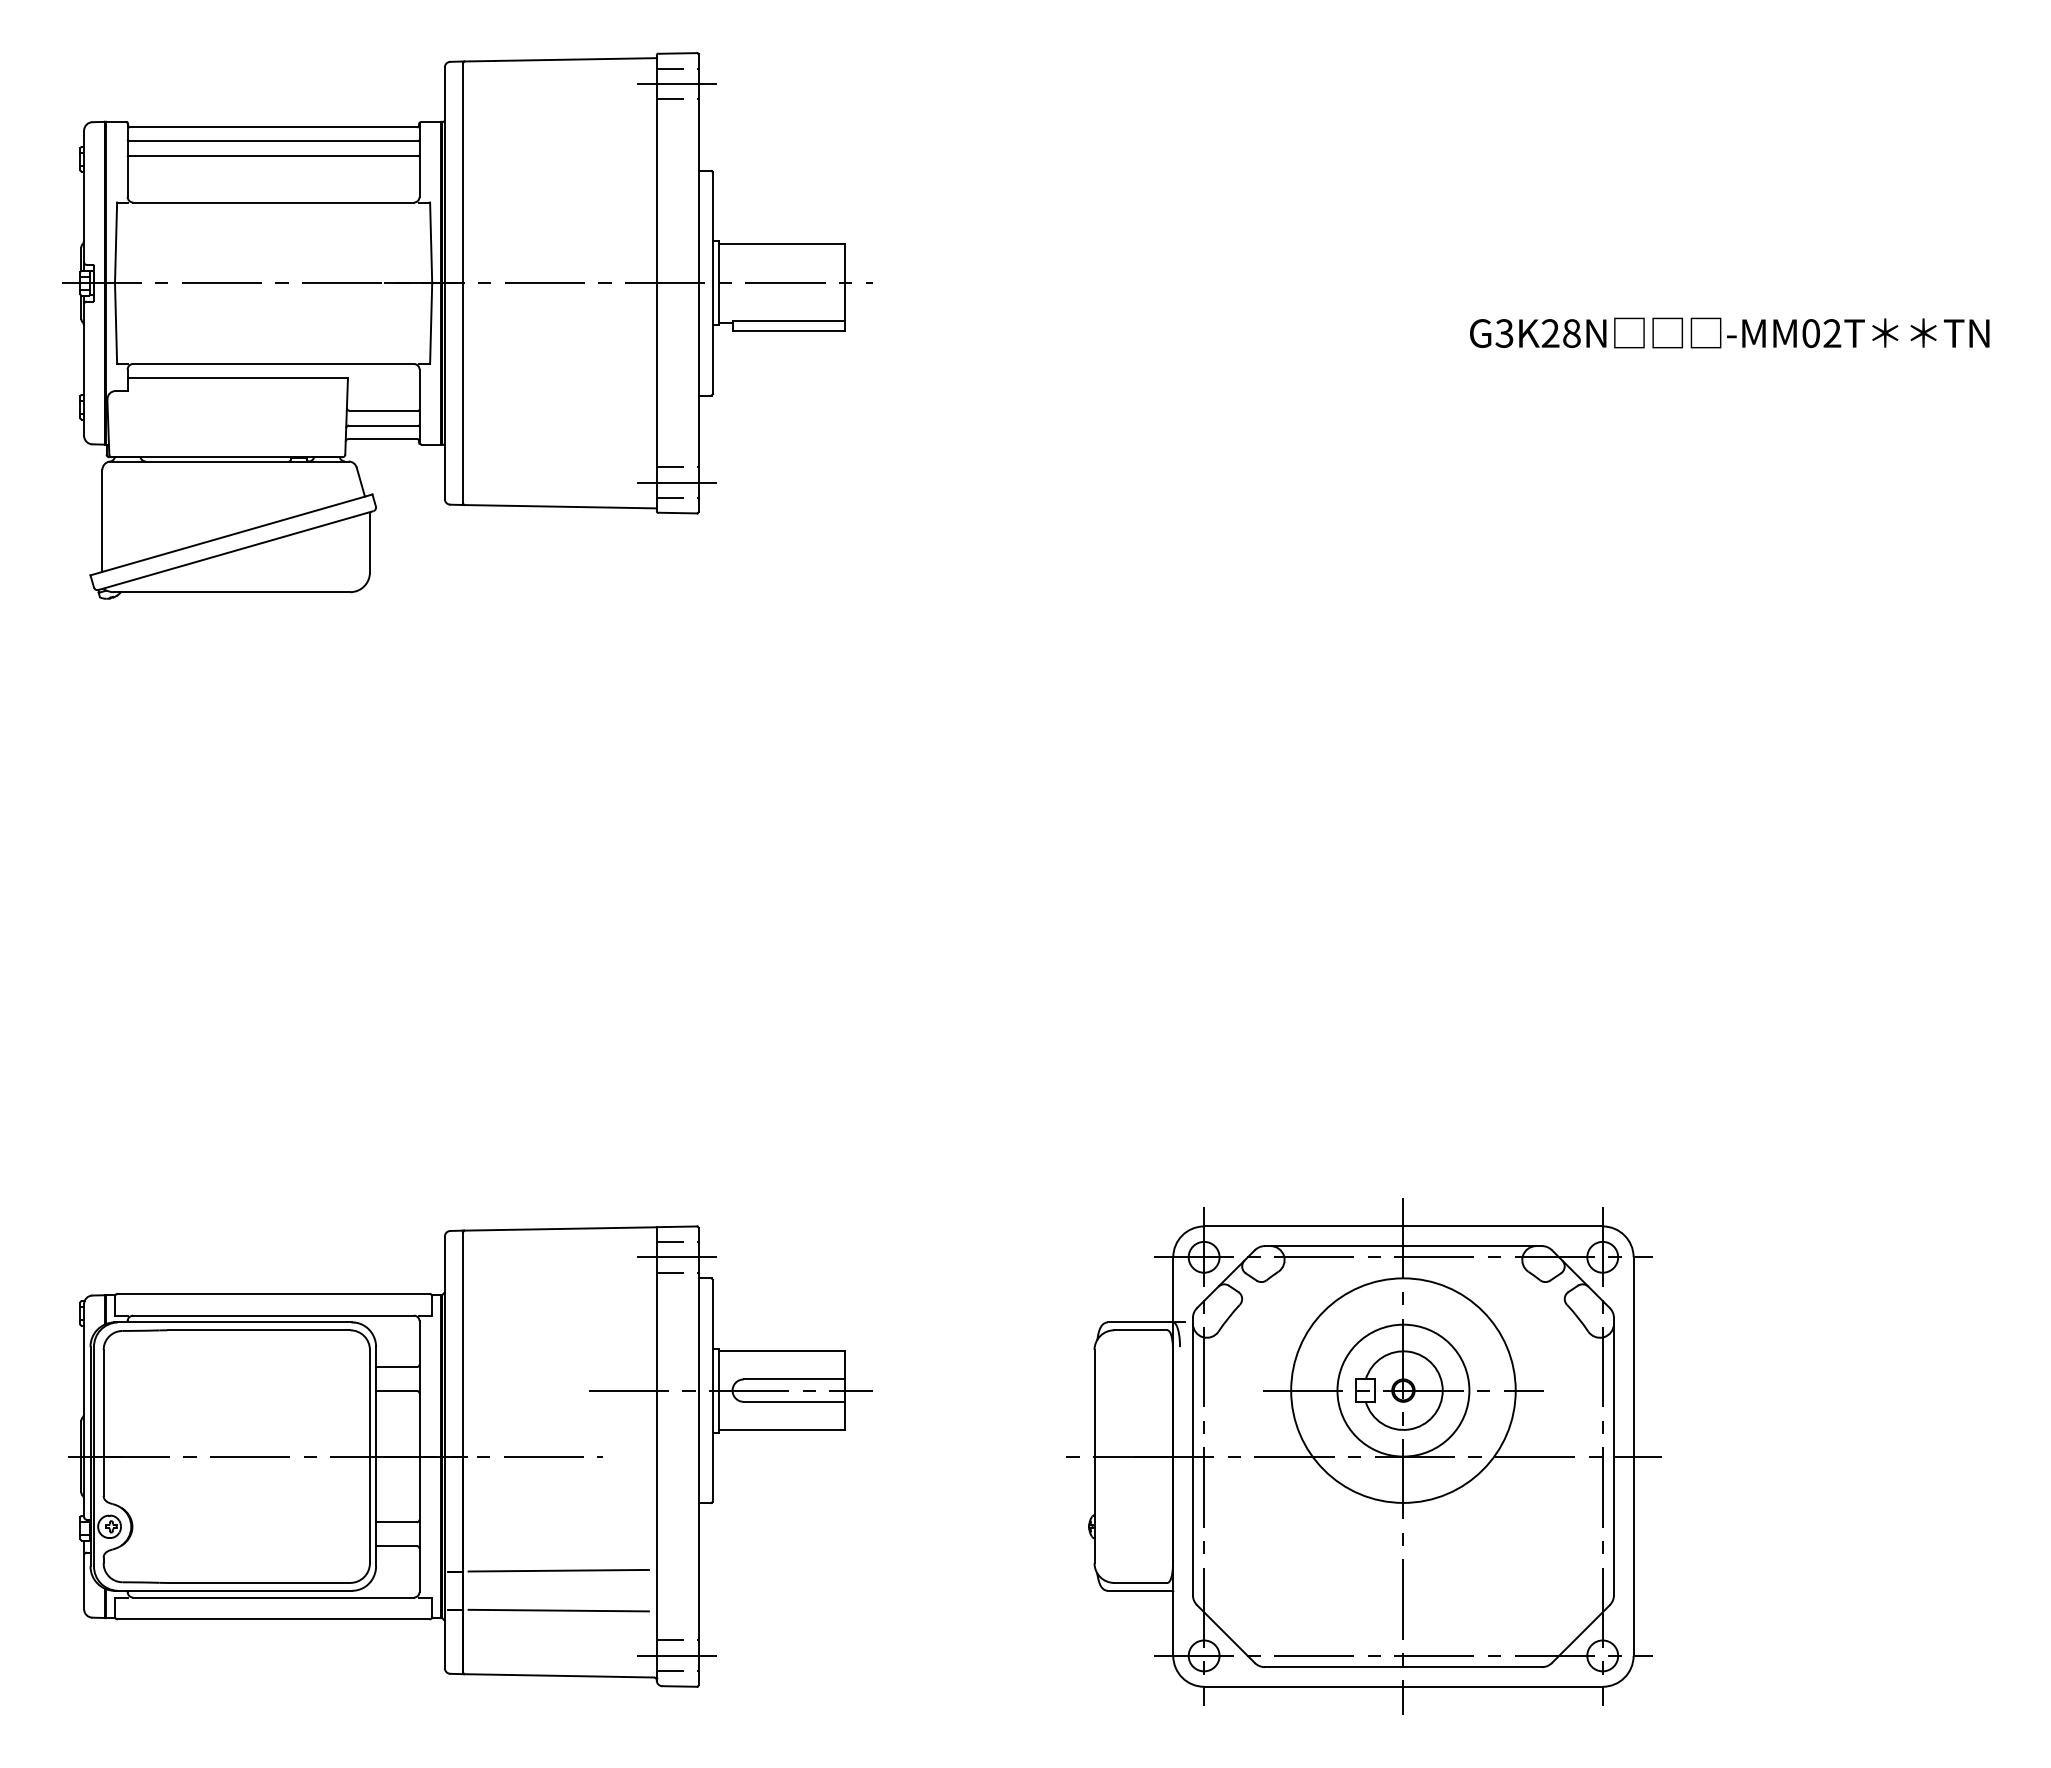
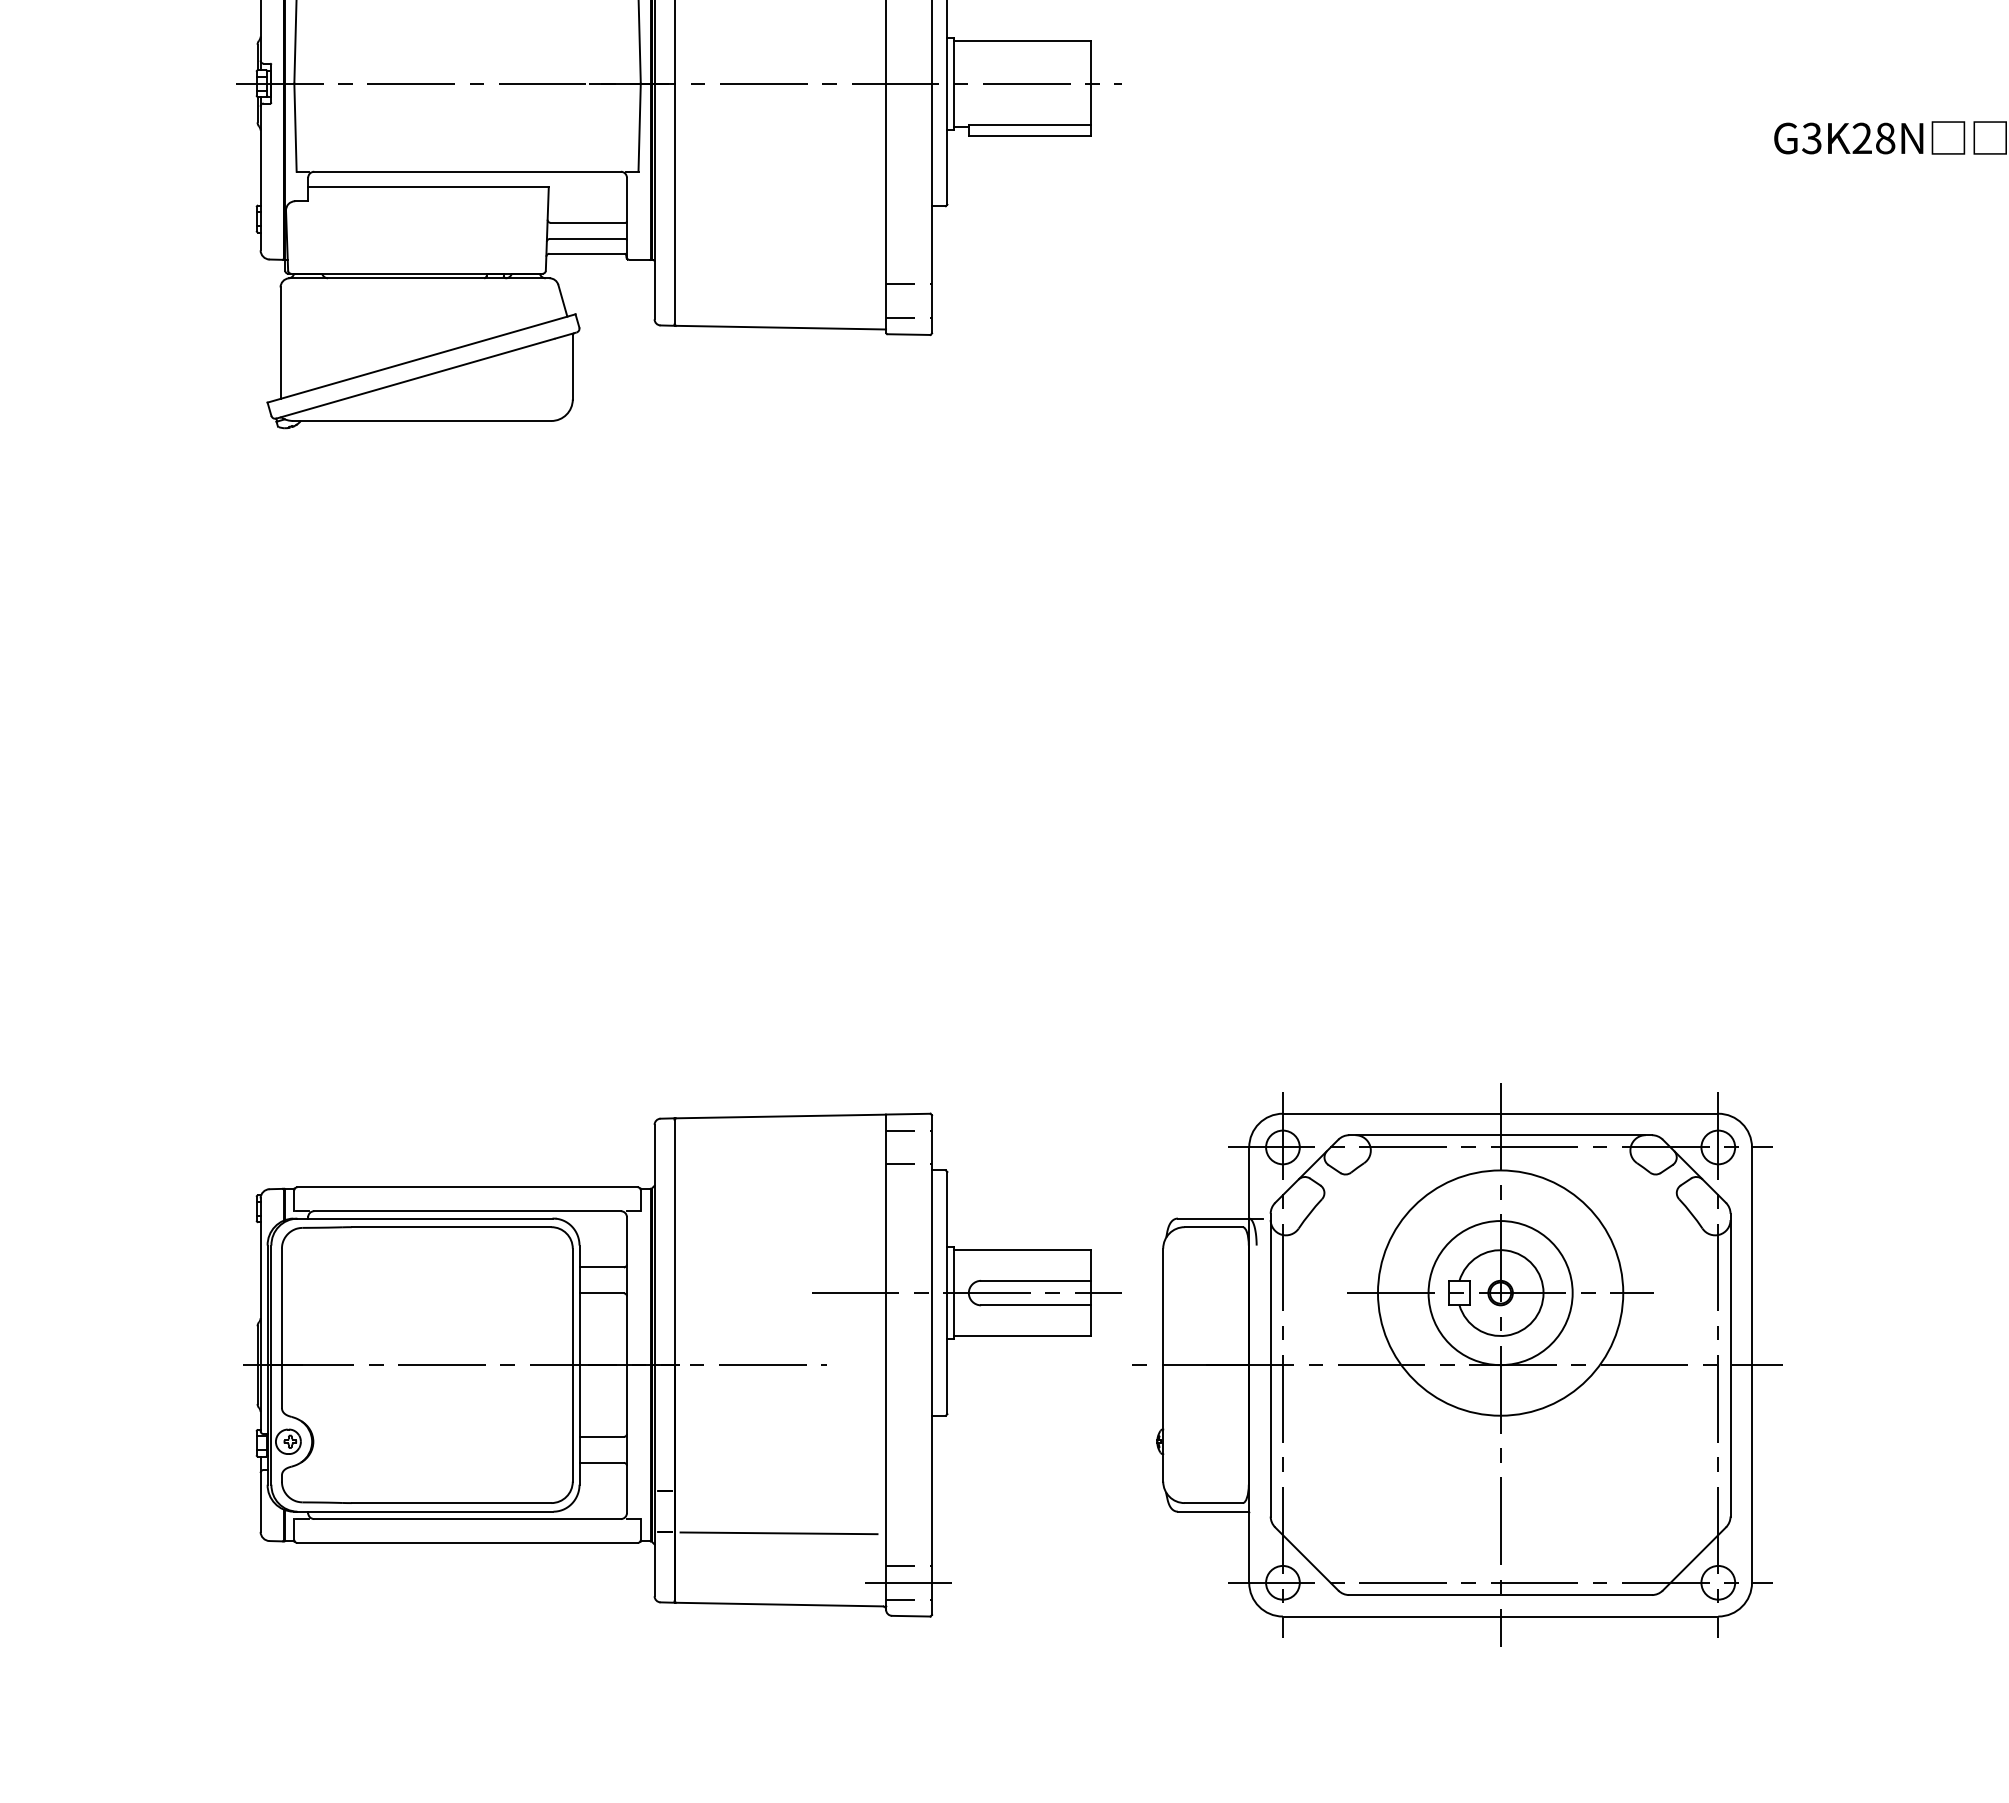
line: (677, 482) -> (908, 301), removed
line: (677, 1257) -> (908, 1147), removed
part: (1363, 1456) -> (1456, 1365), moved
line: (558, 1570) -> (778, 1489), removed

